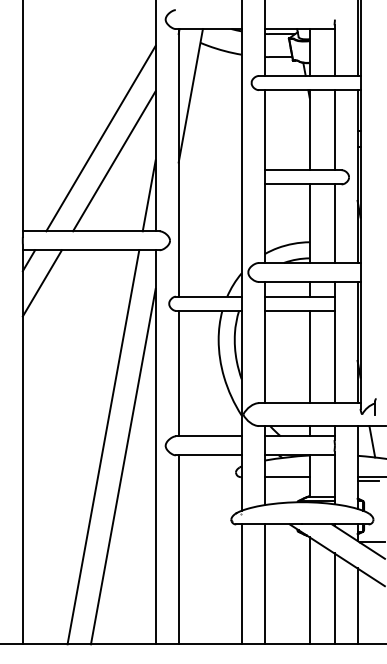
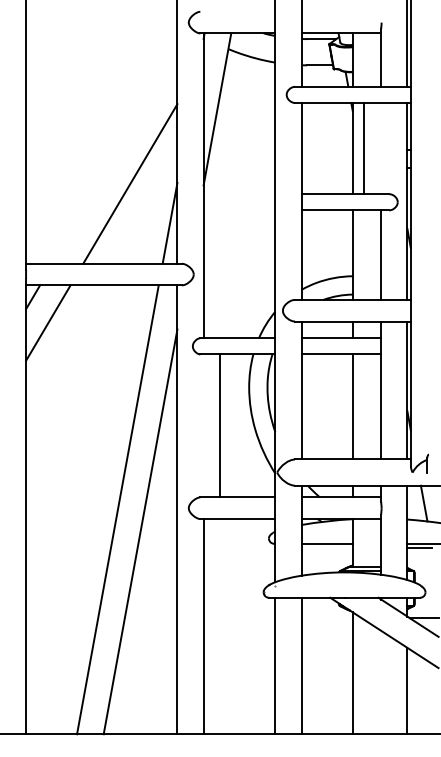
line: (334, 130) -> (364, 148), moved
line: (100, 138) -> (114, 157), removed
line: (178, 373) -> (219, 425), moved
line: (334, 598) -> (381, 682), removed

